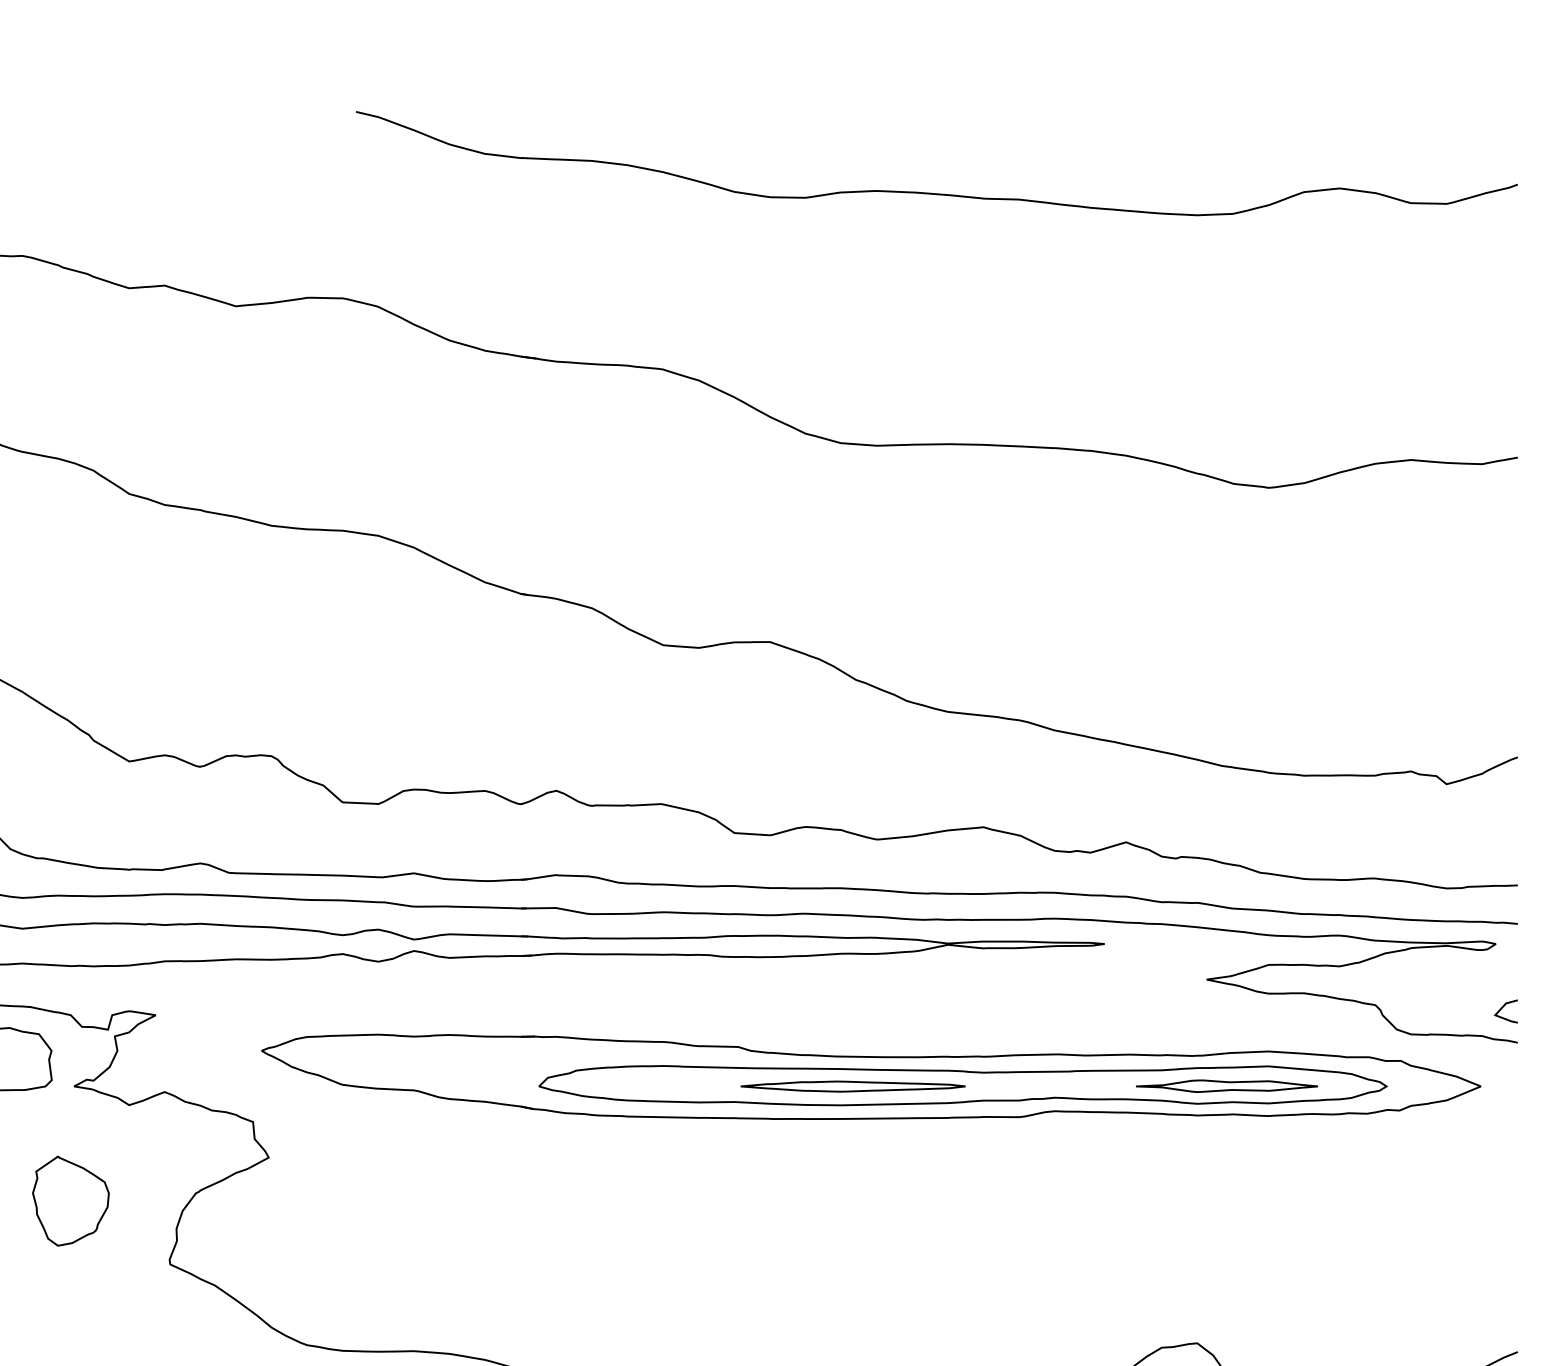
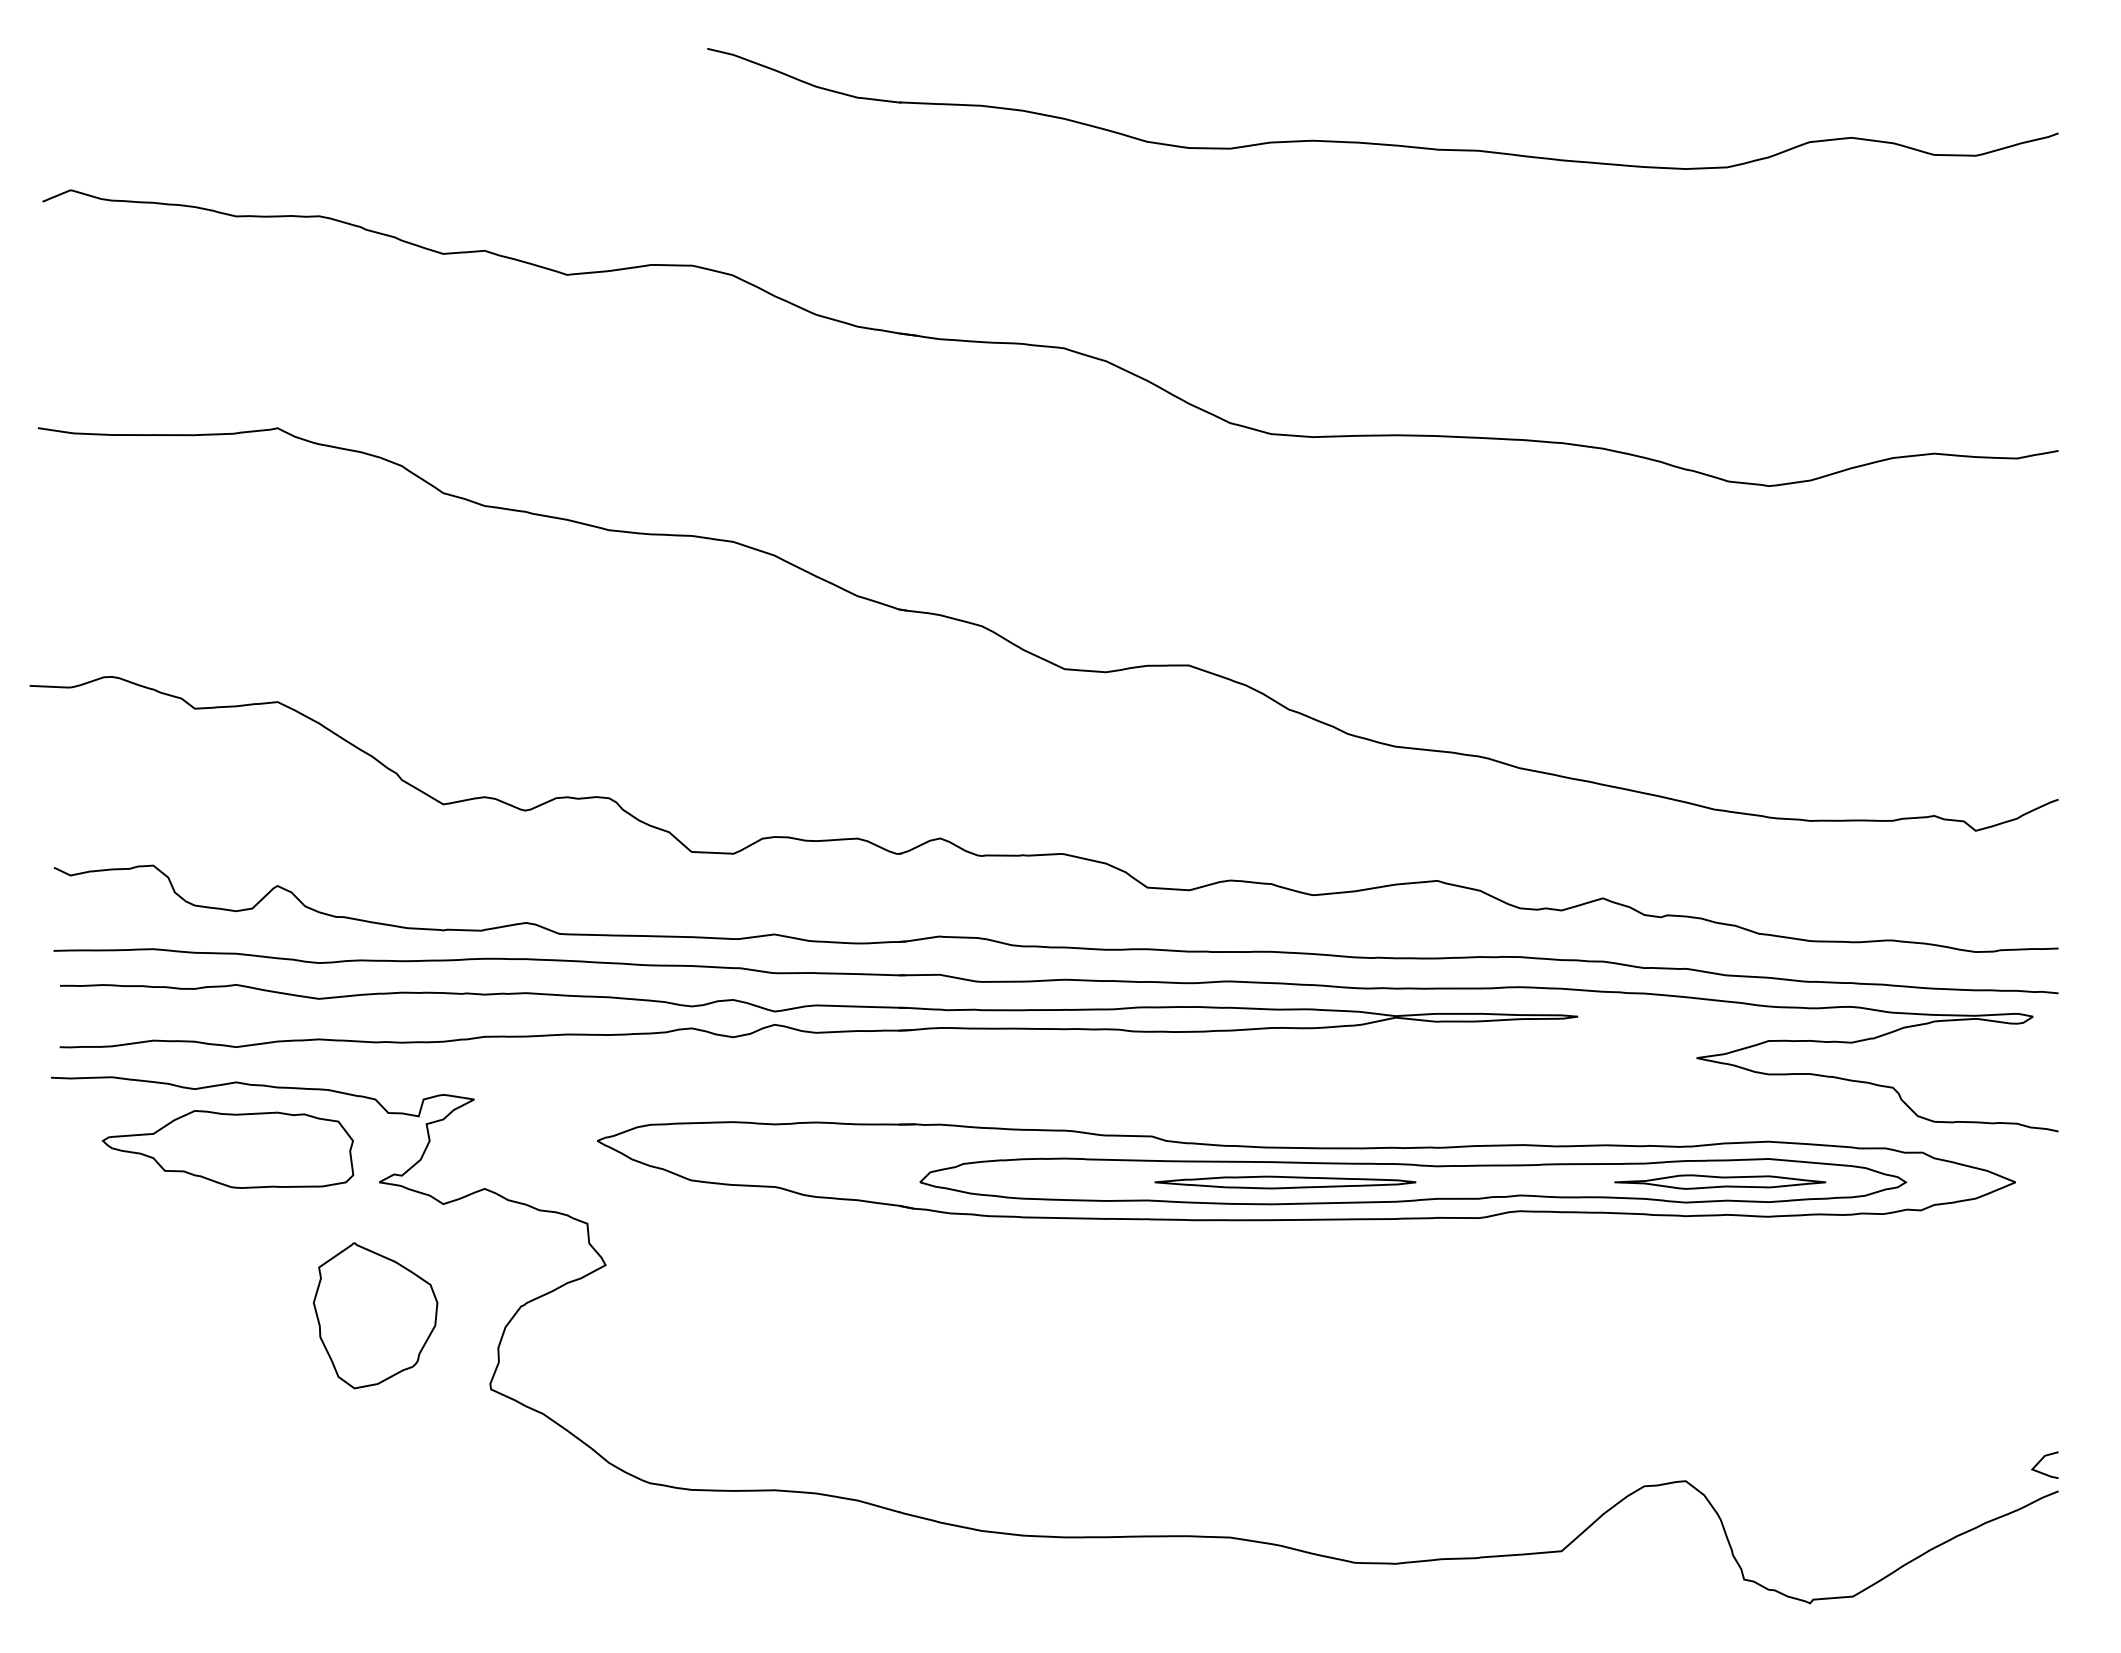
line: (1502, 1009) -> (2040, 1462), moved
part: (70, 1200) -> (375, 1315), size x1.4

